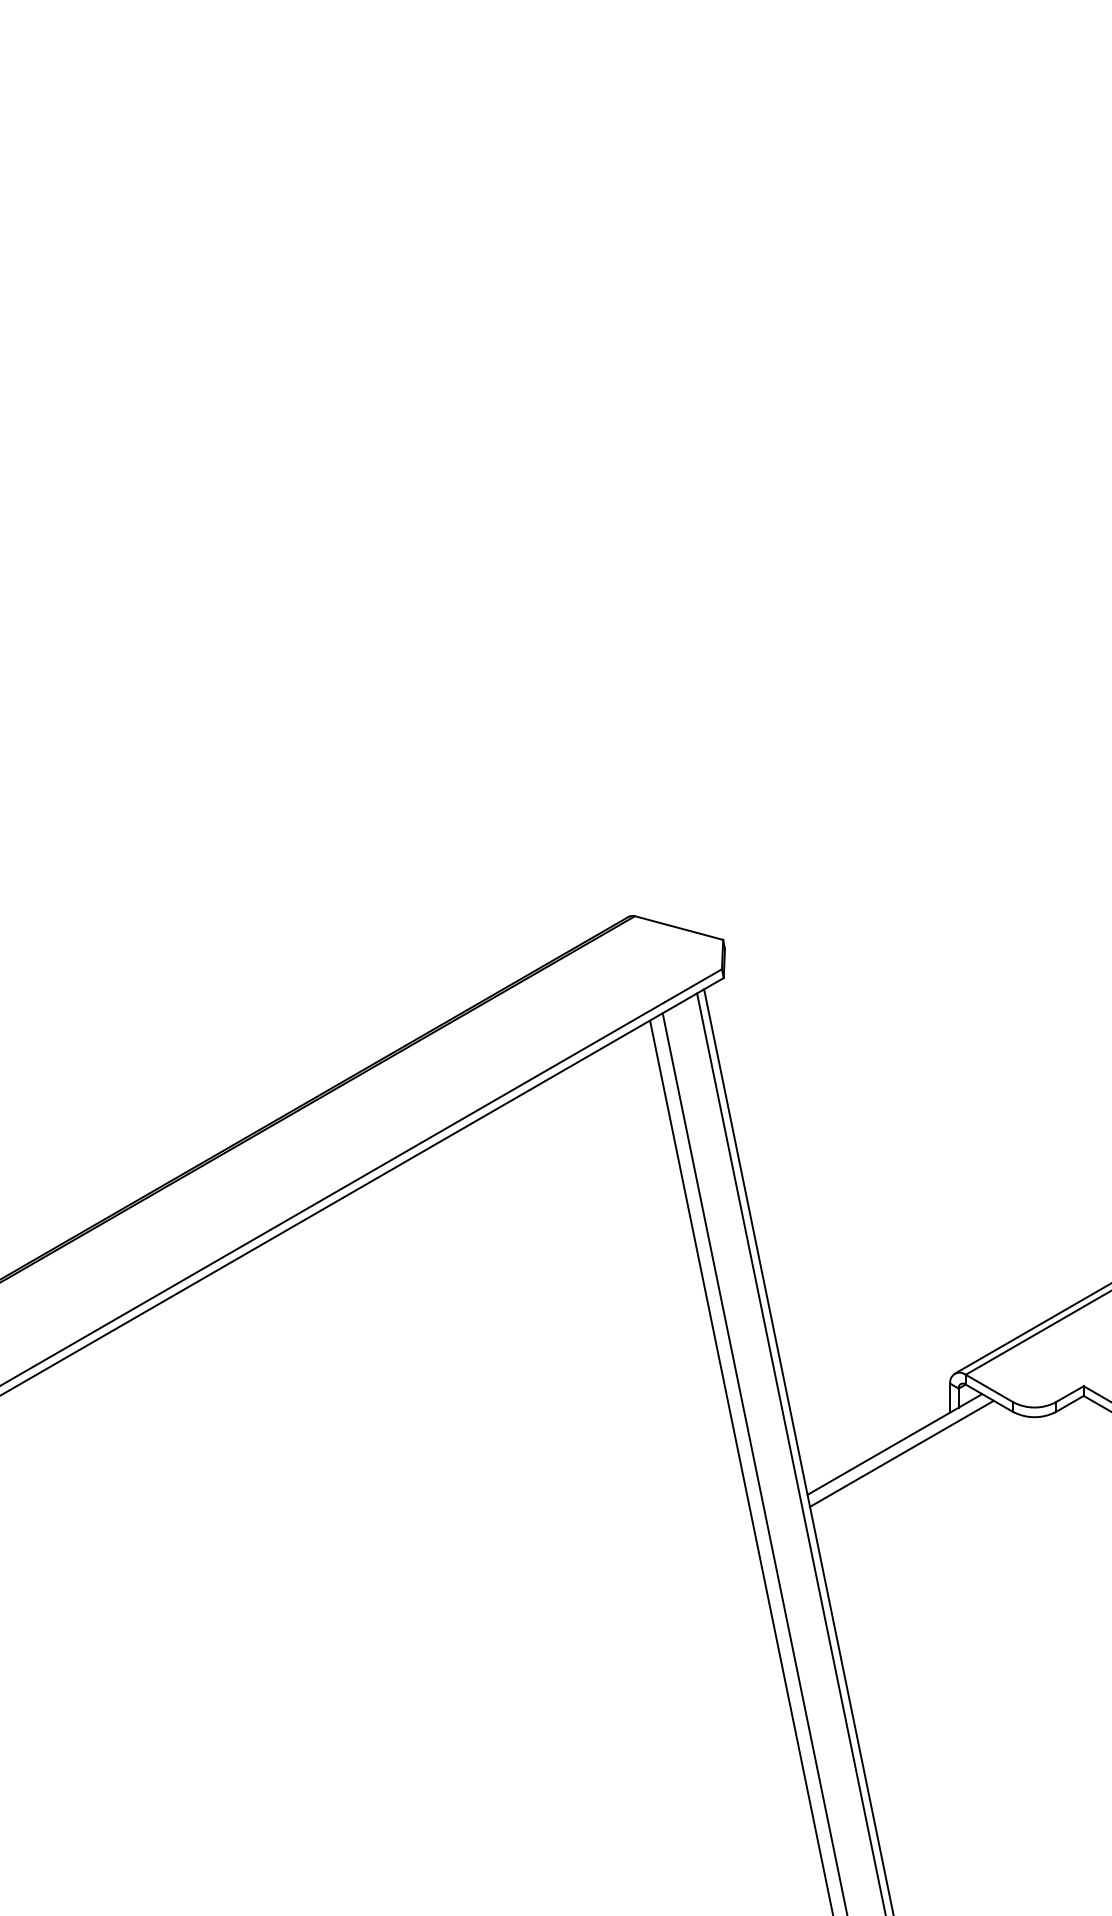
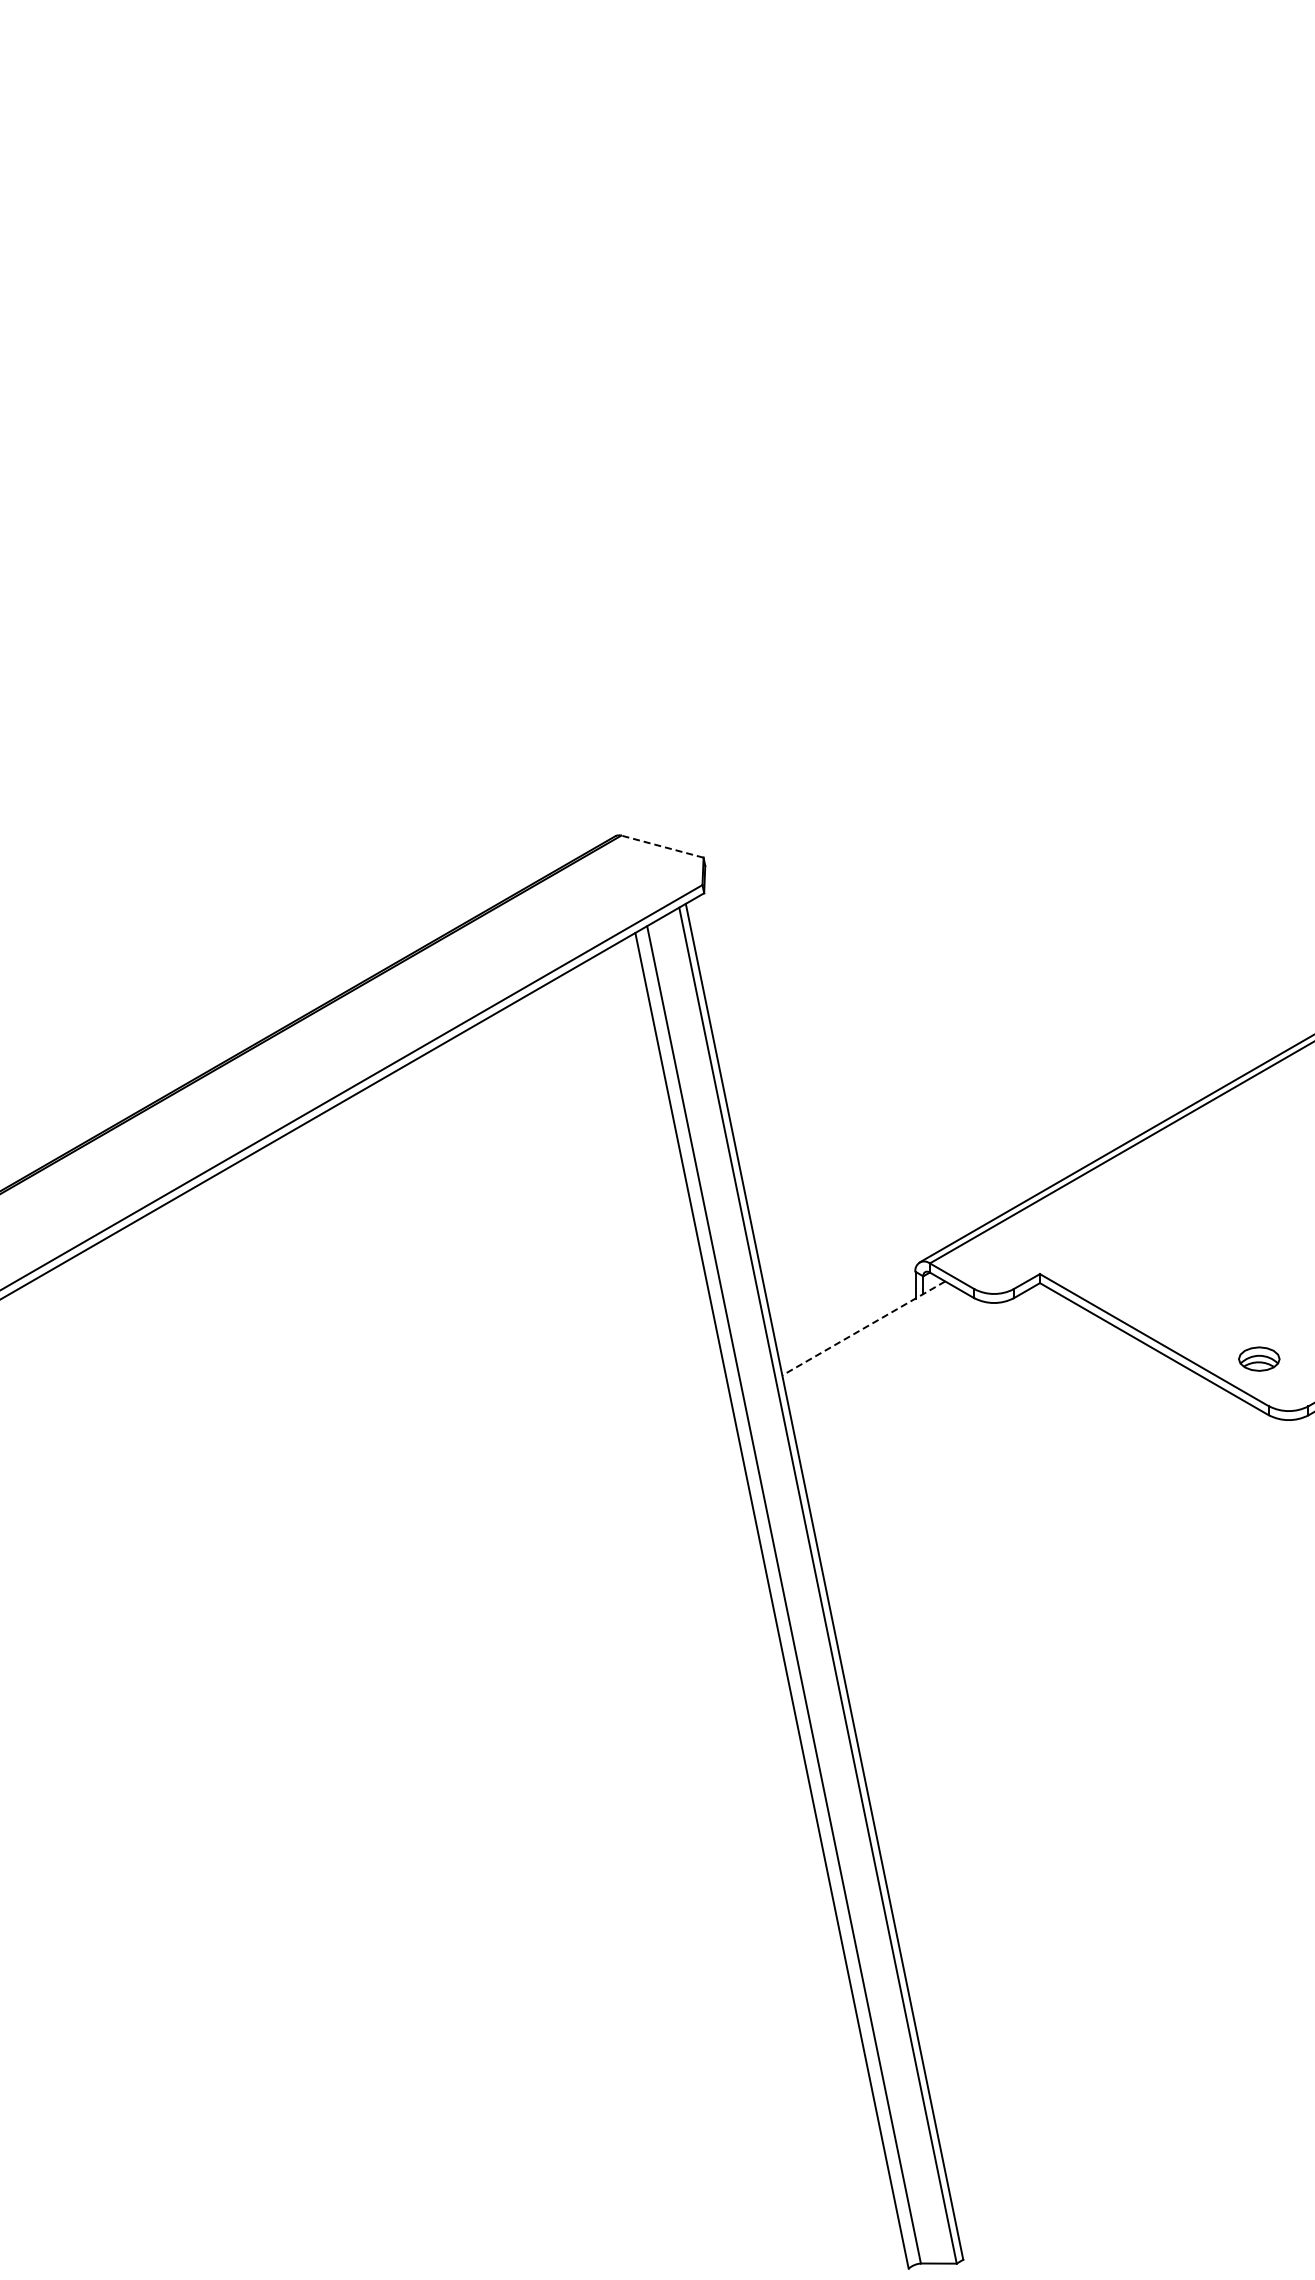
line: (679, 927) -> (662, 846), solid -> dashed
line: (894, 1444) -> (863, 1328), solid -> dashed
line: (902, 1453) -> (870, 1336), removed

